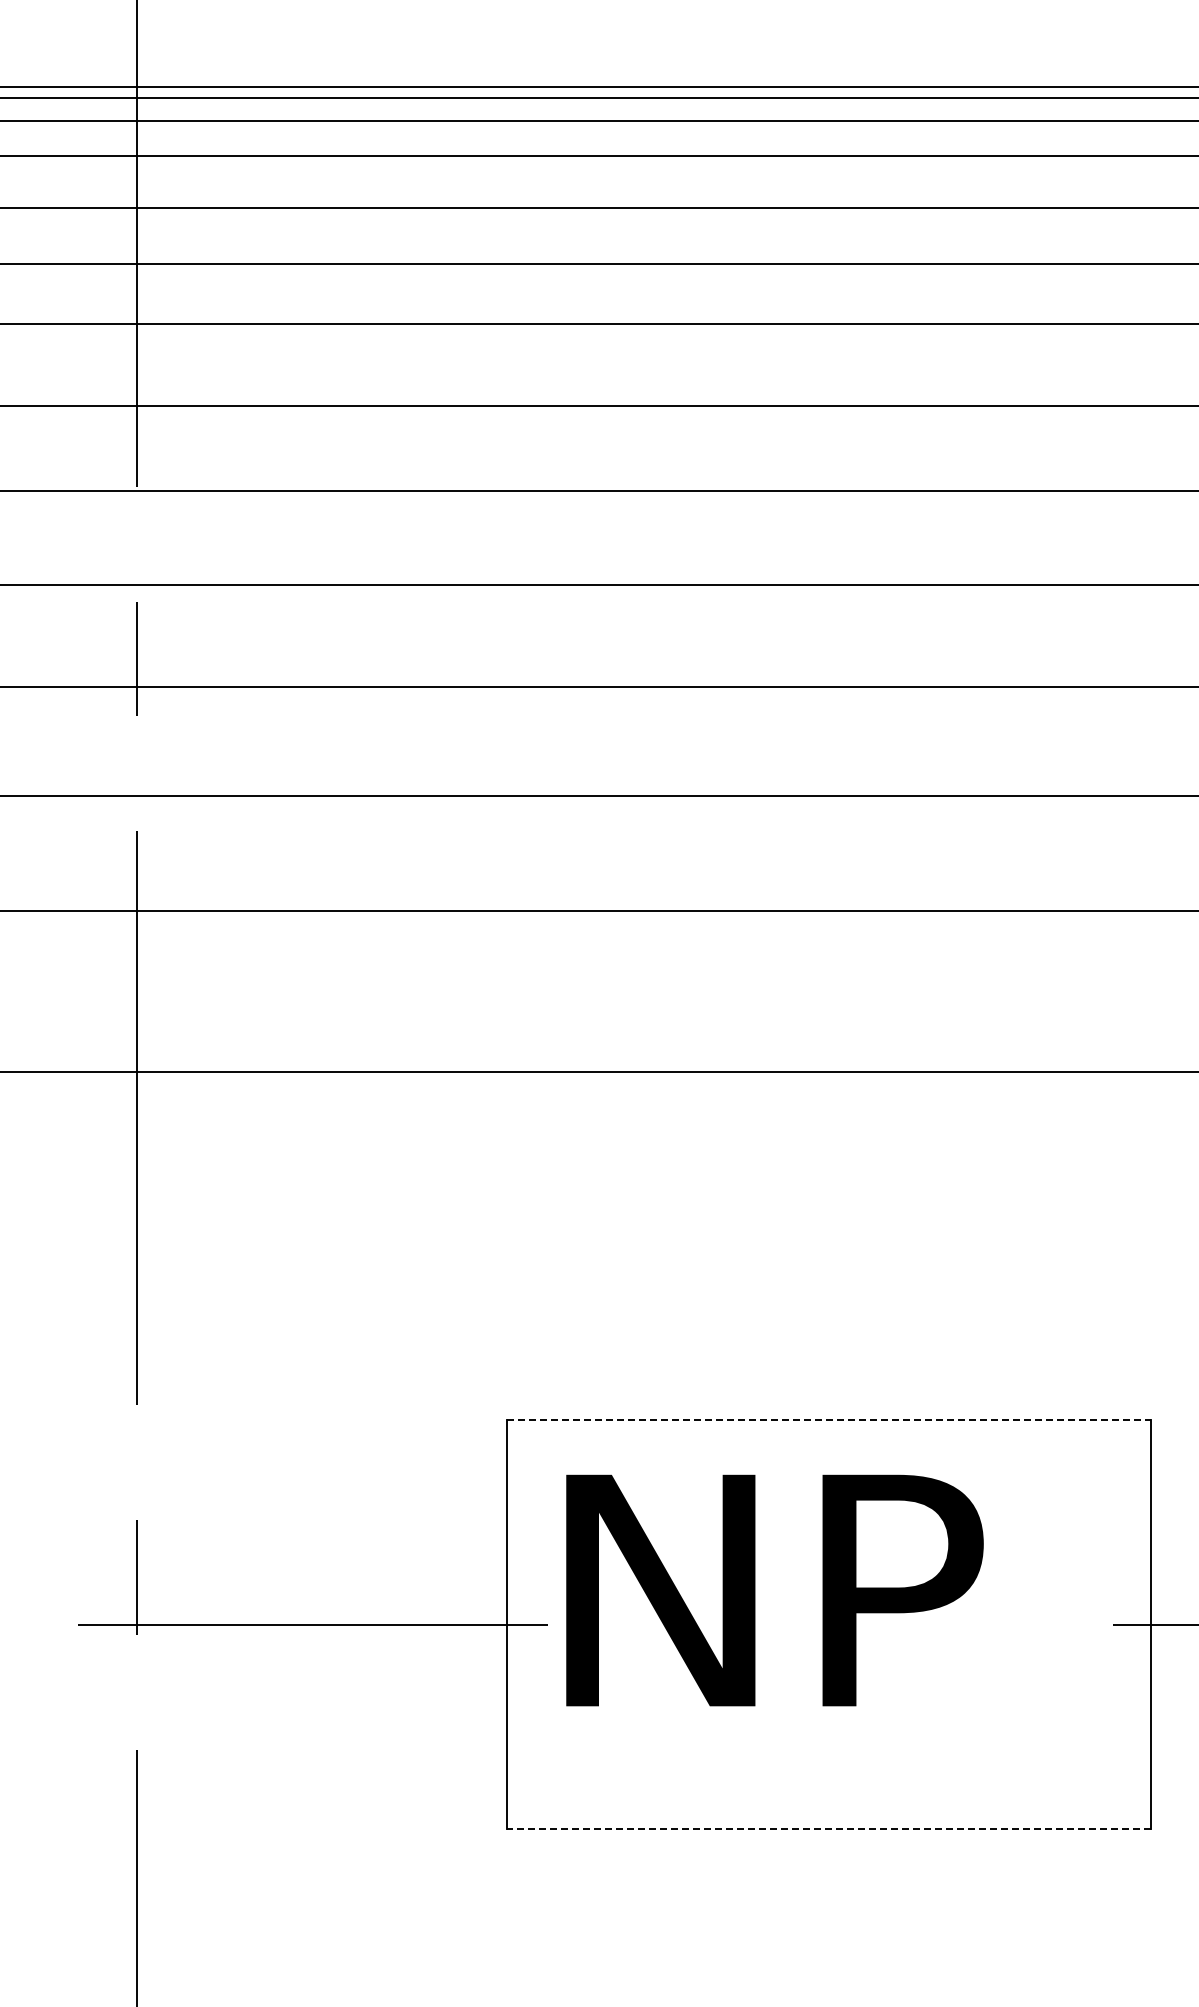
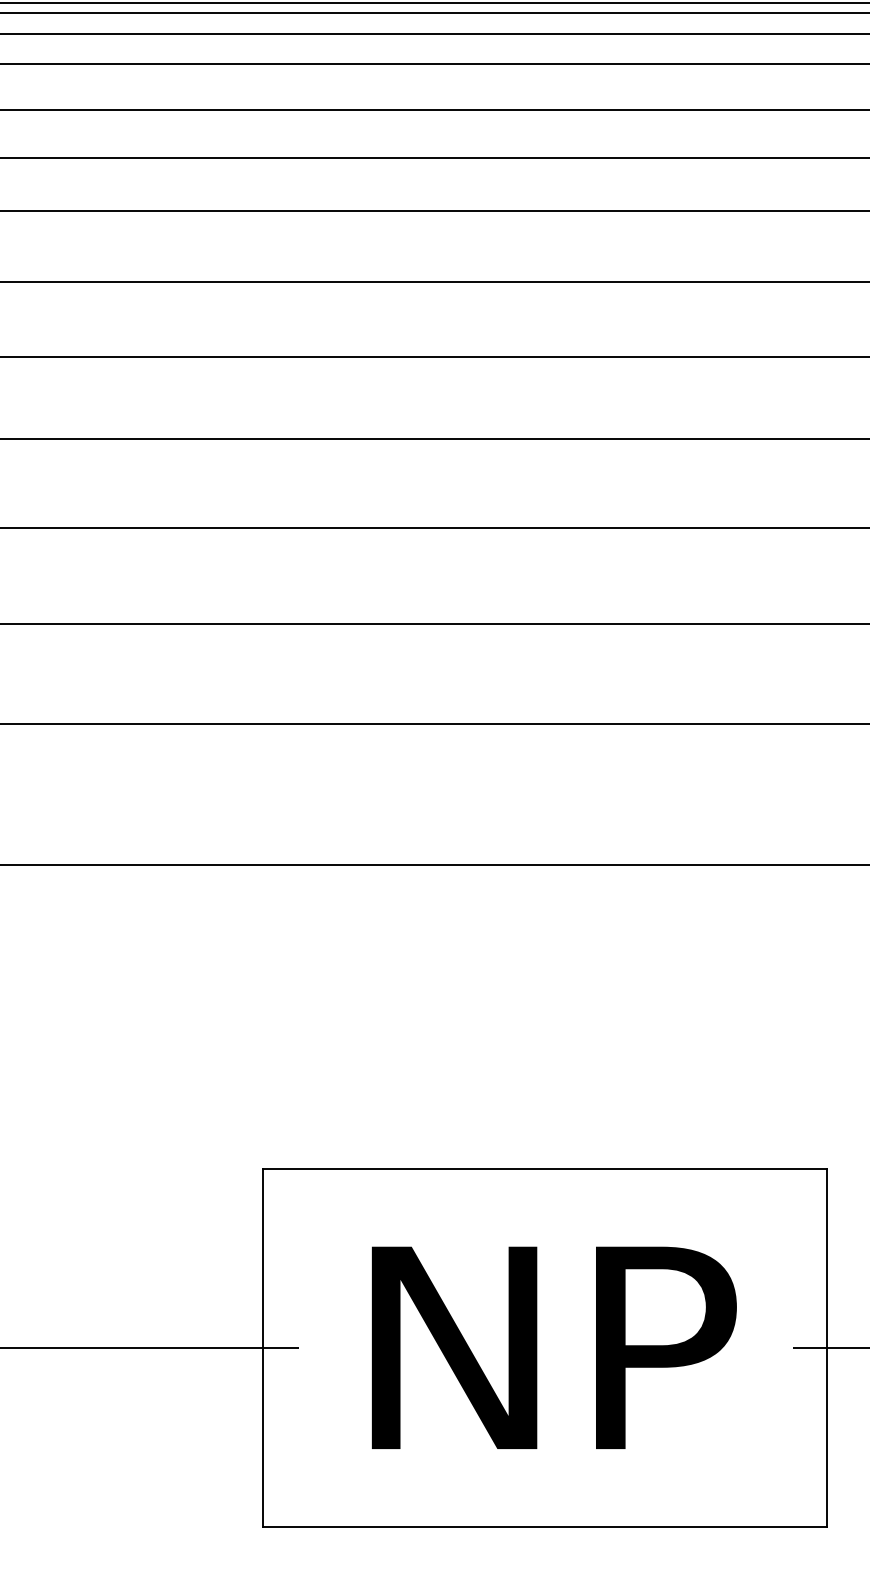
line: (829, 1420) -> (545, 1169), dashed -> solid
text: (774, 1590) -> (553, 1347), moved
line: (828, 1829) -> (544, 1527), dashed -> solid

